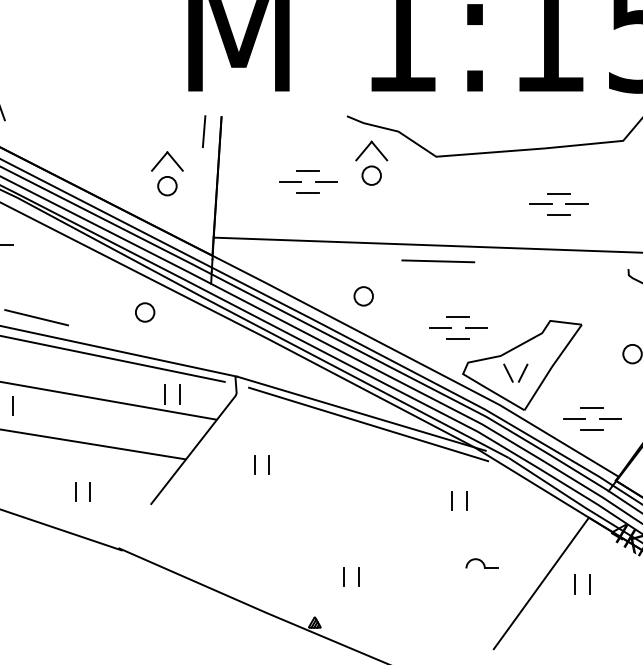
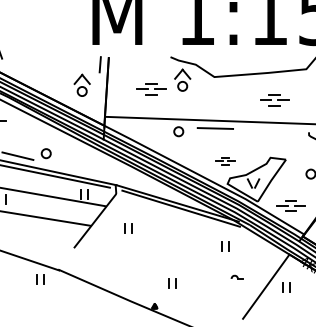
part: (363, 295) -> (178, 131), moved
part: (143, 312) -> (45, 153), moved
part: (458, 328) -> (225, 161), size x0.7
part: (82, 491) -> (40, 279), moved
part: (481, 564) -> (236, 277), size x0.7

